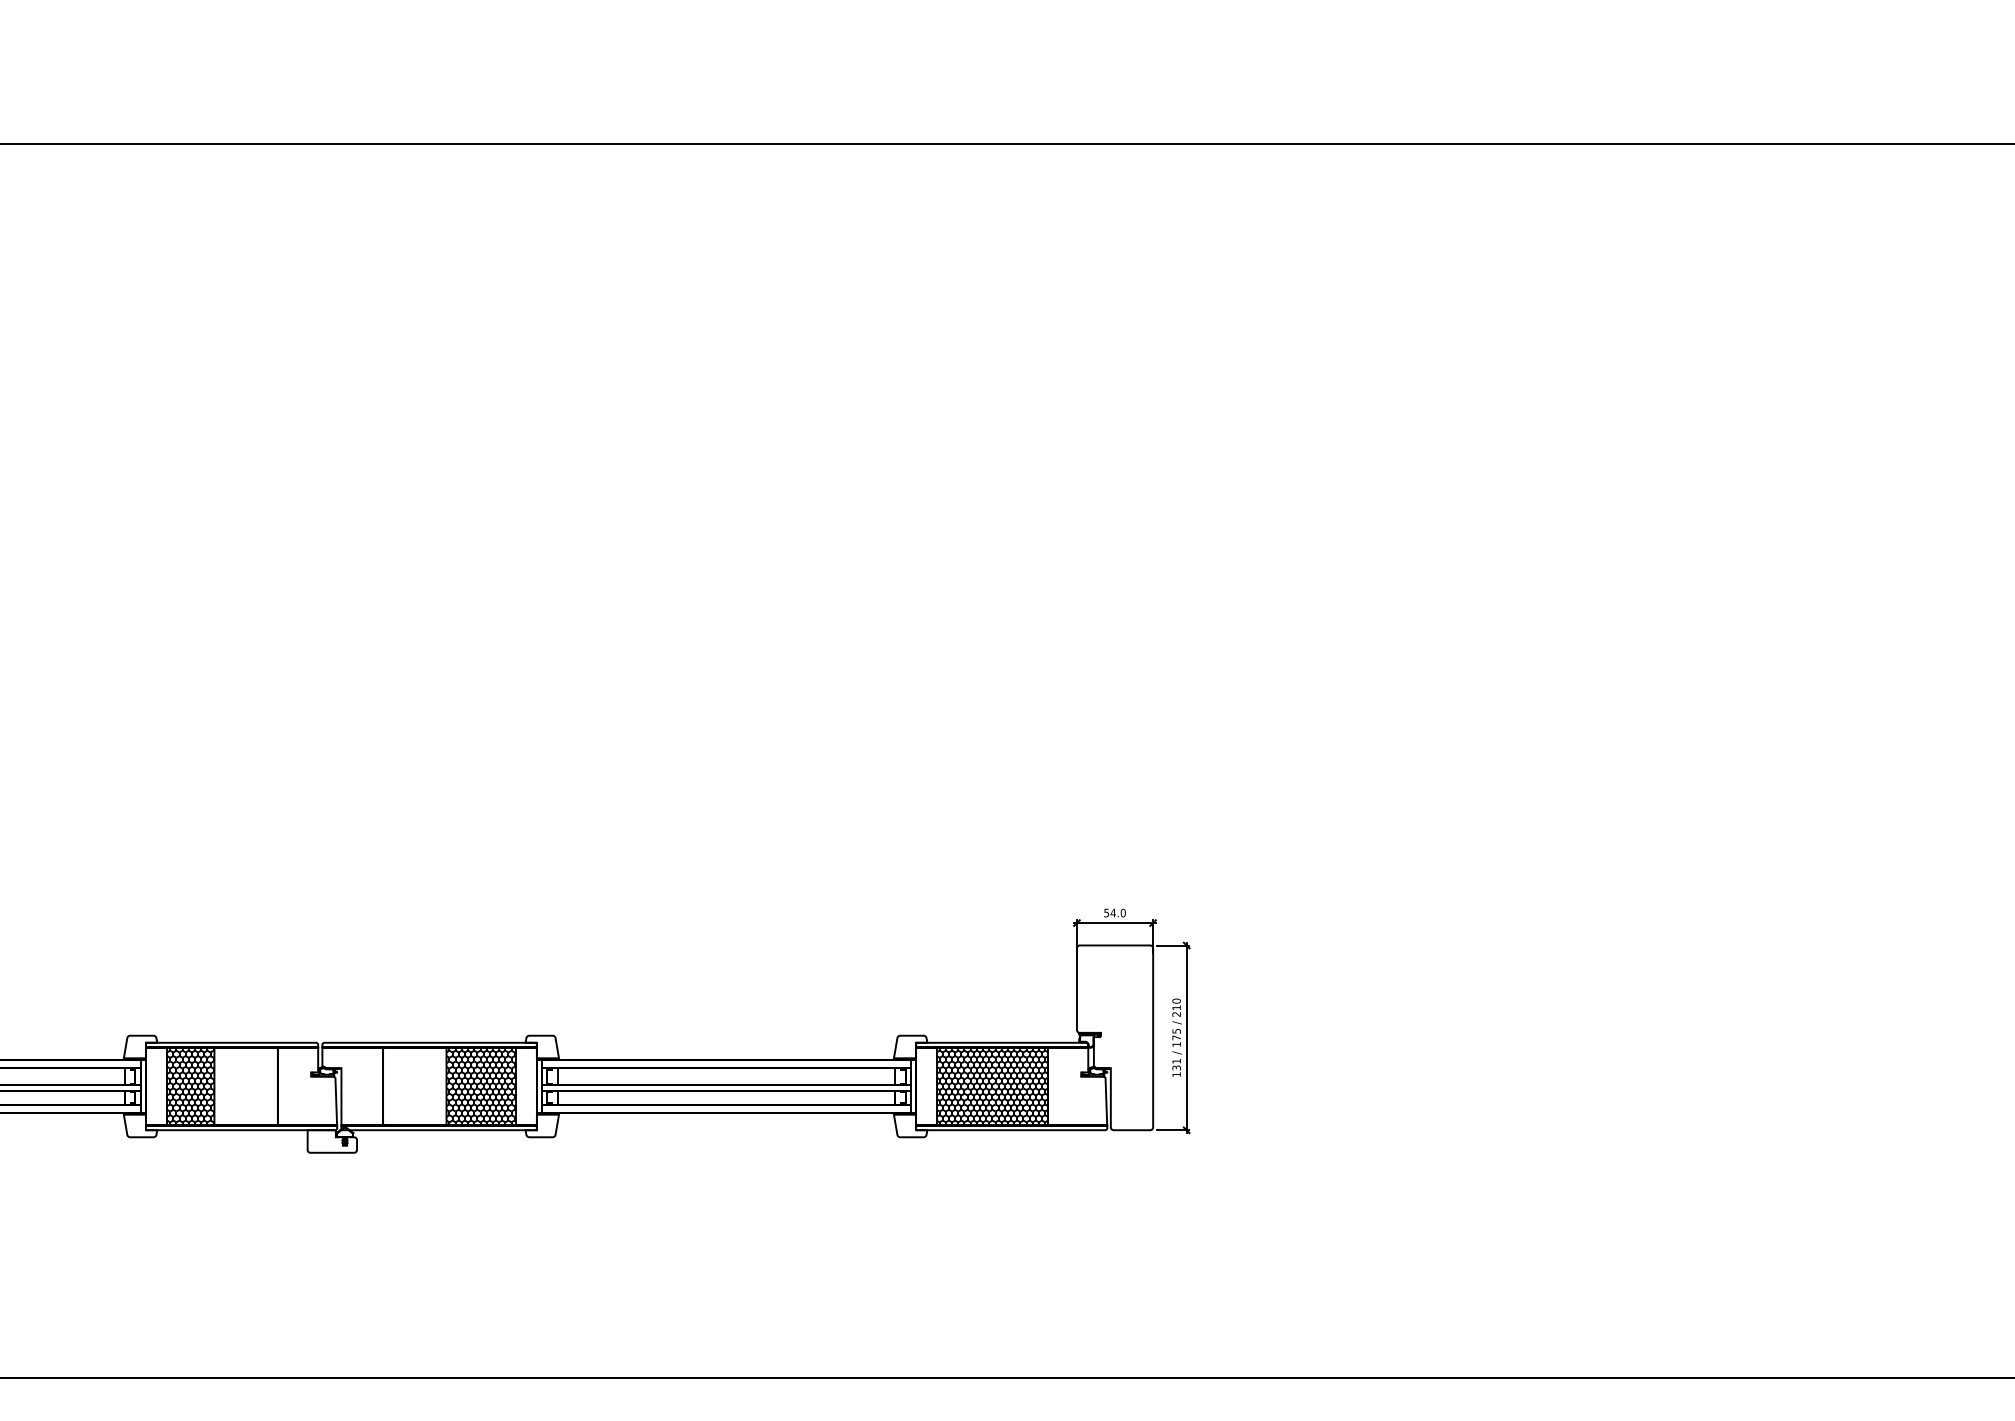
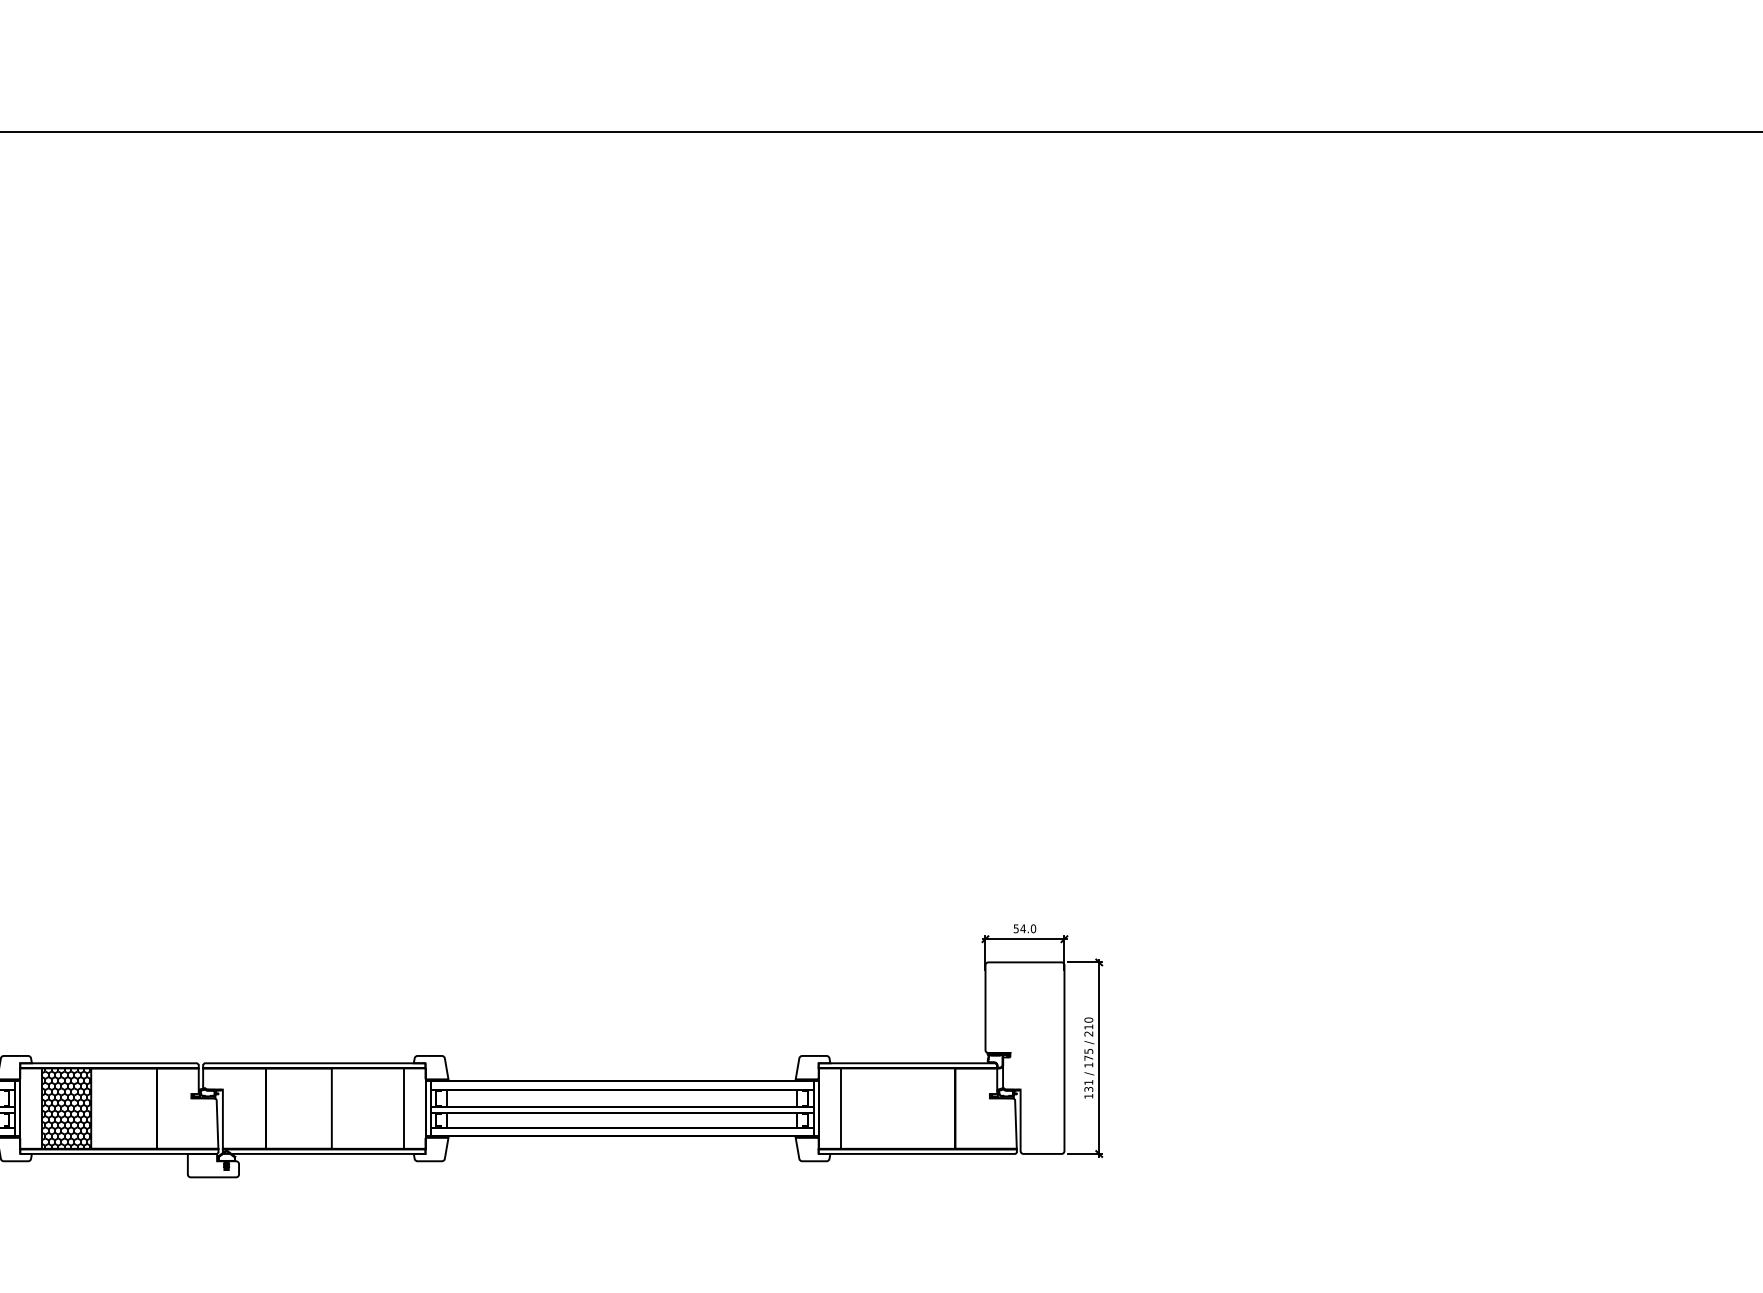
hatch: (480, 1086) -> (367, 1108), removed
hatch: (992, 1086) -> (897, 1108), removed

